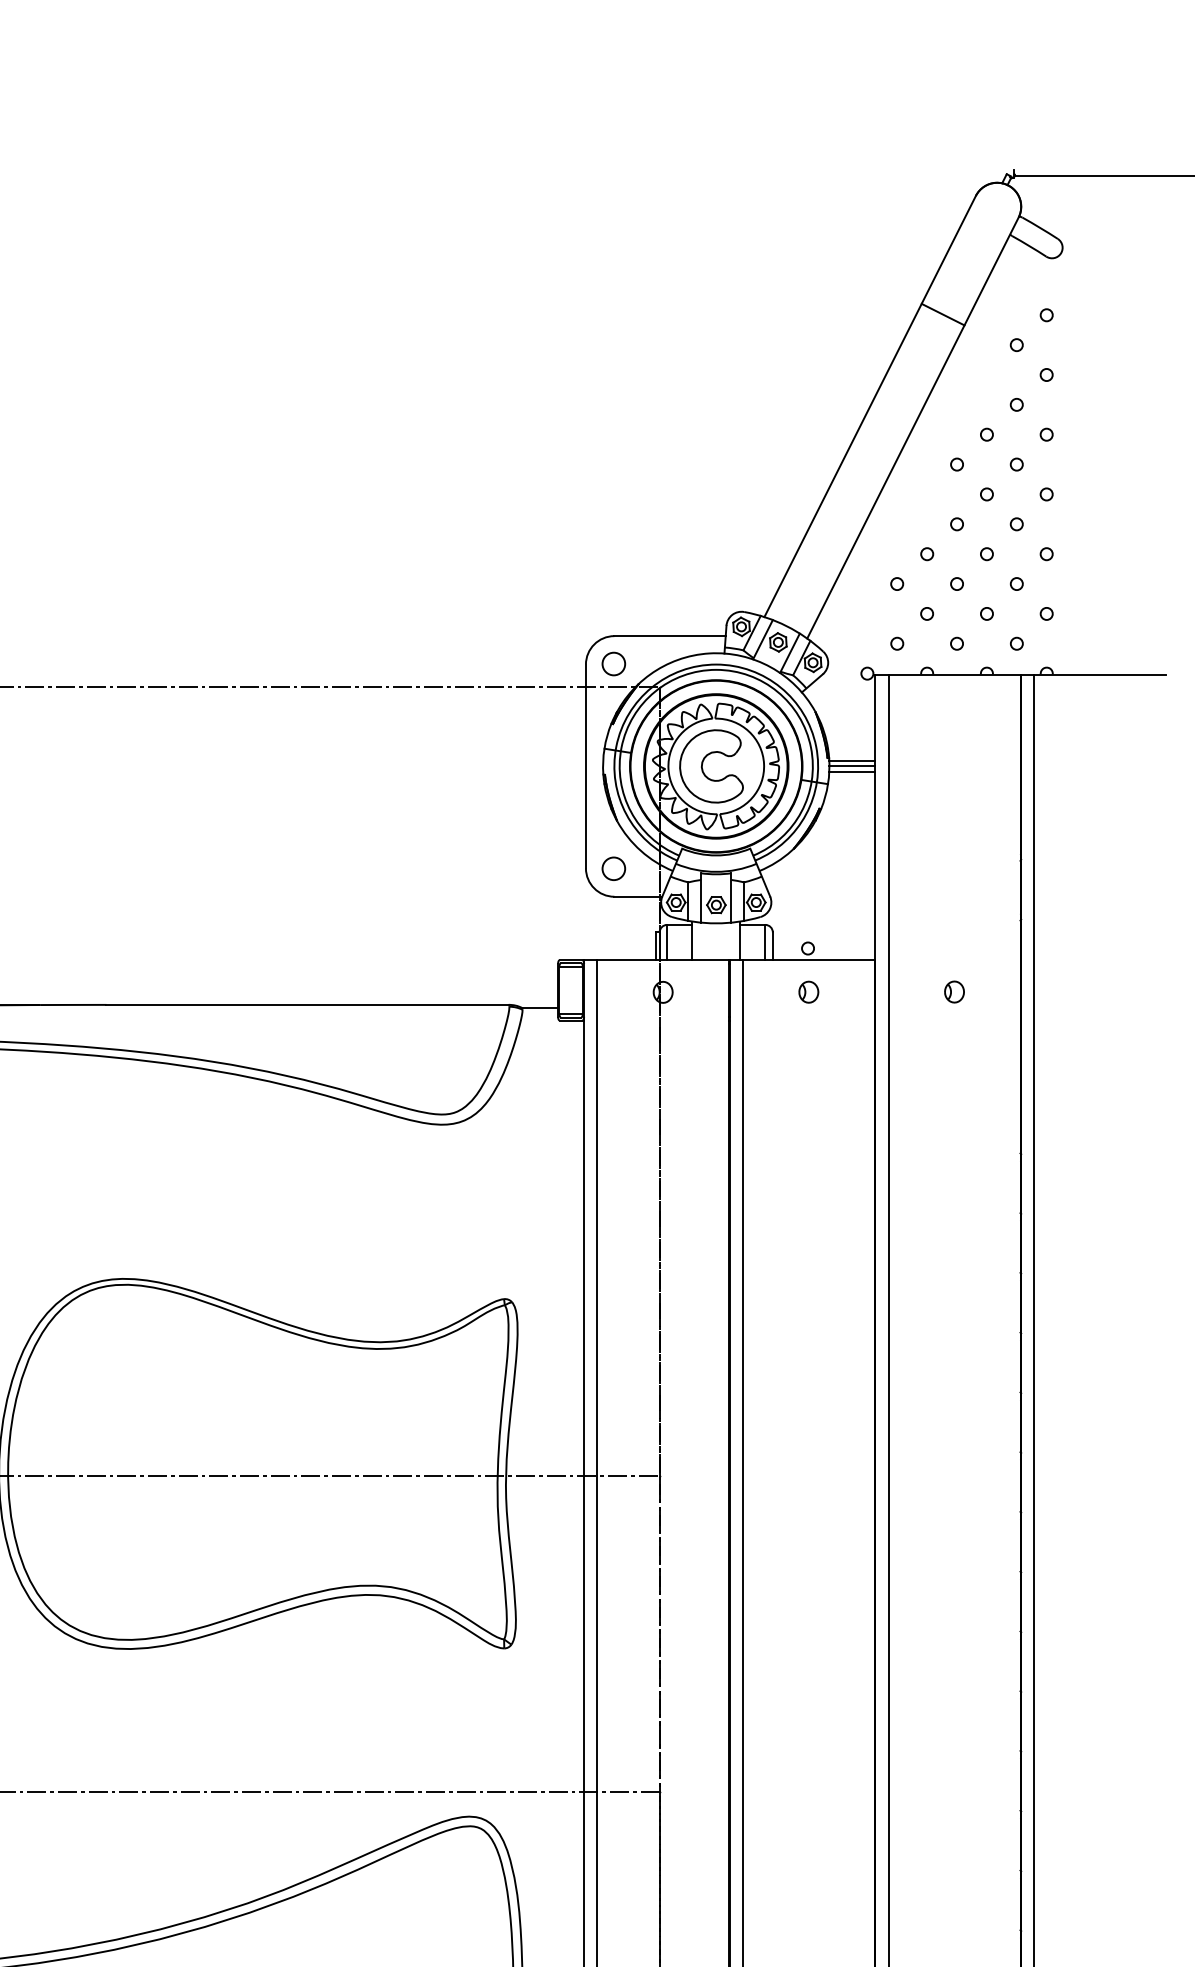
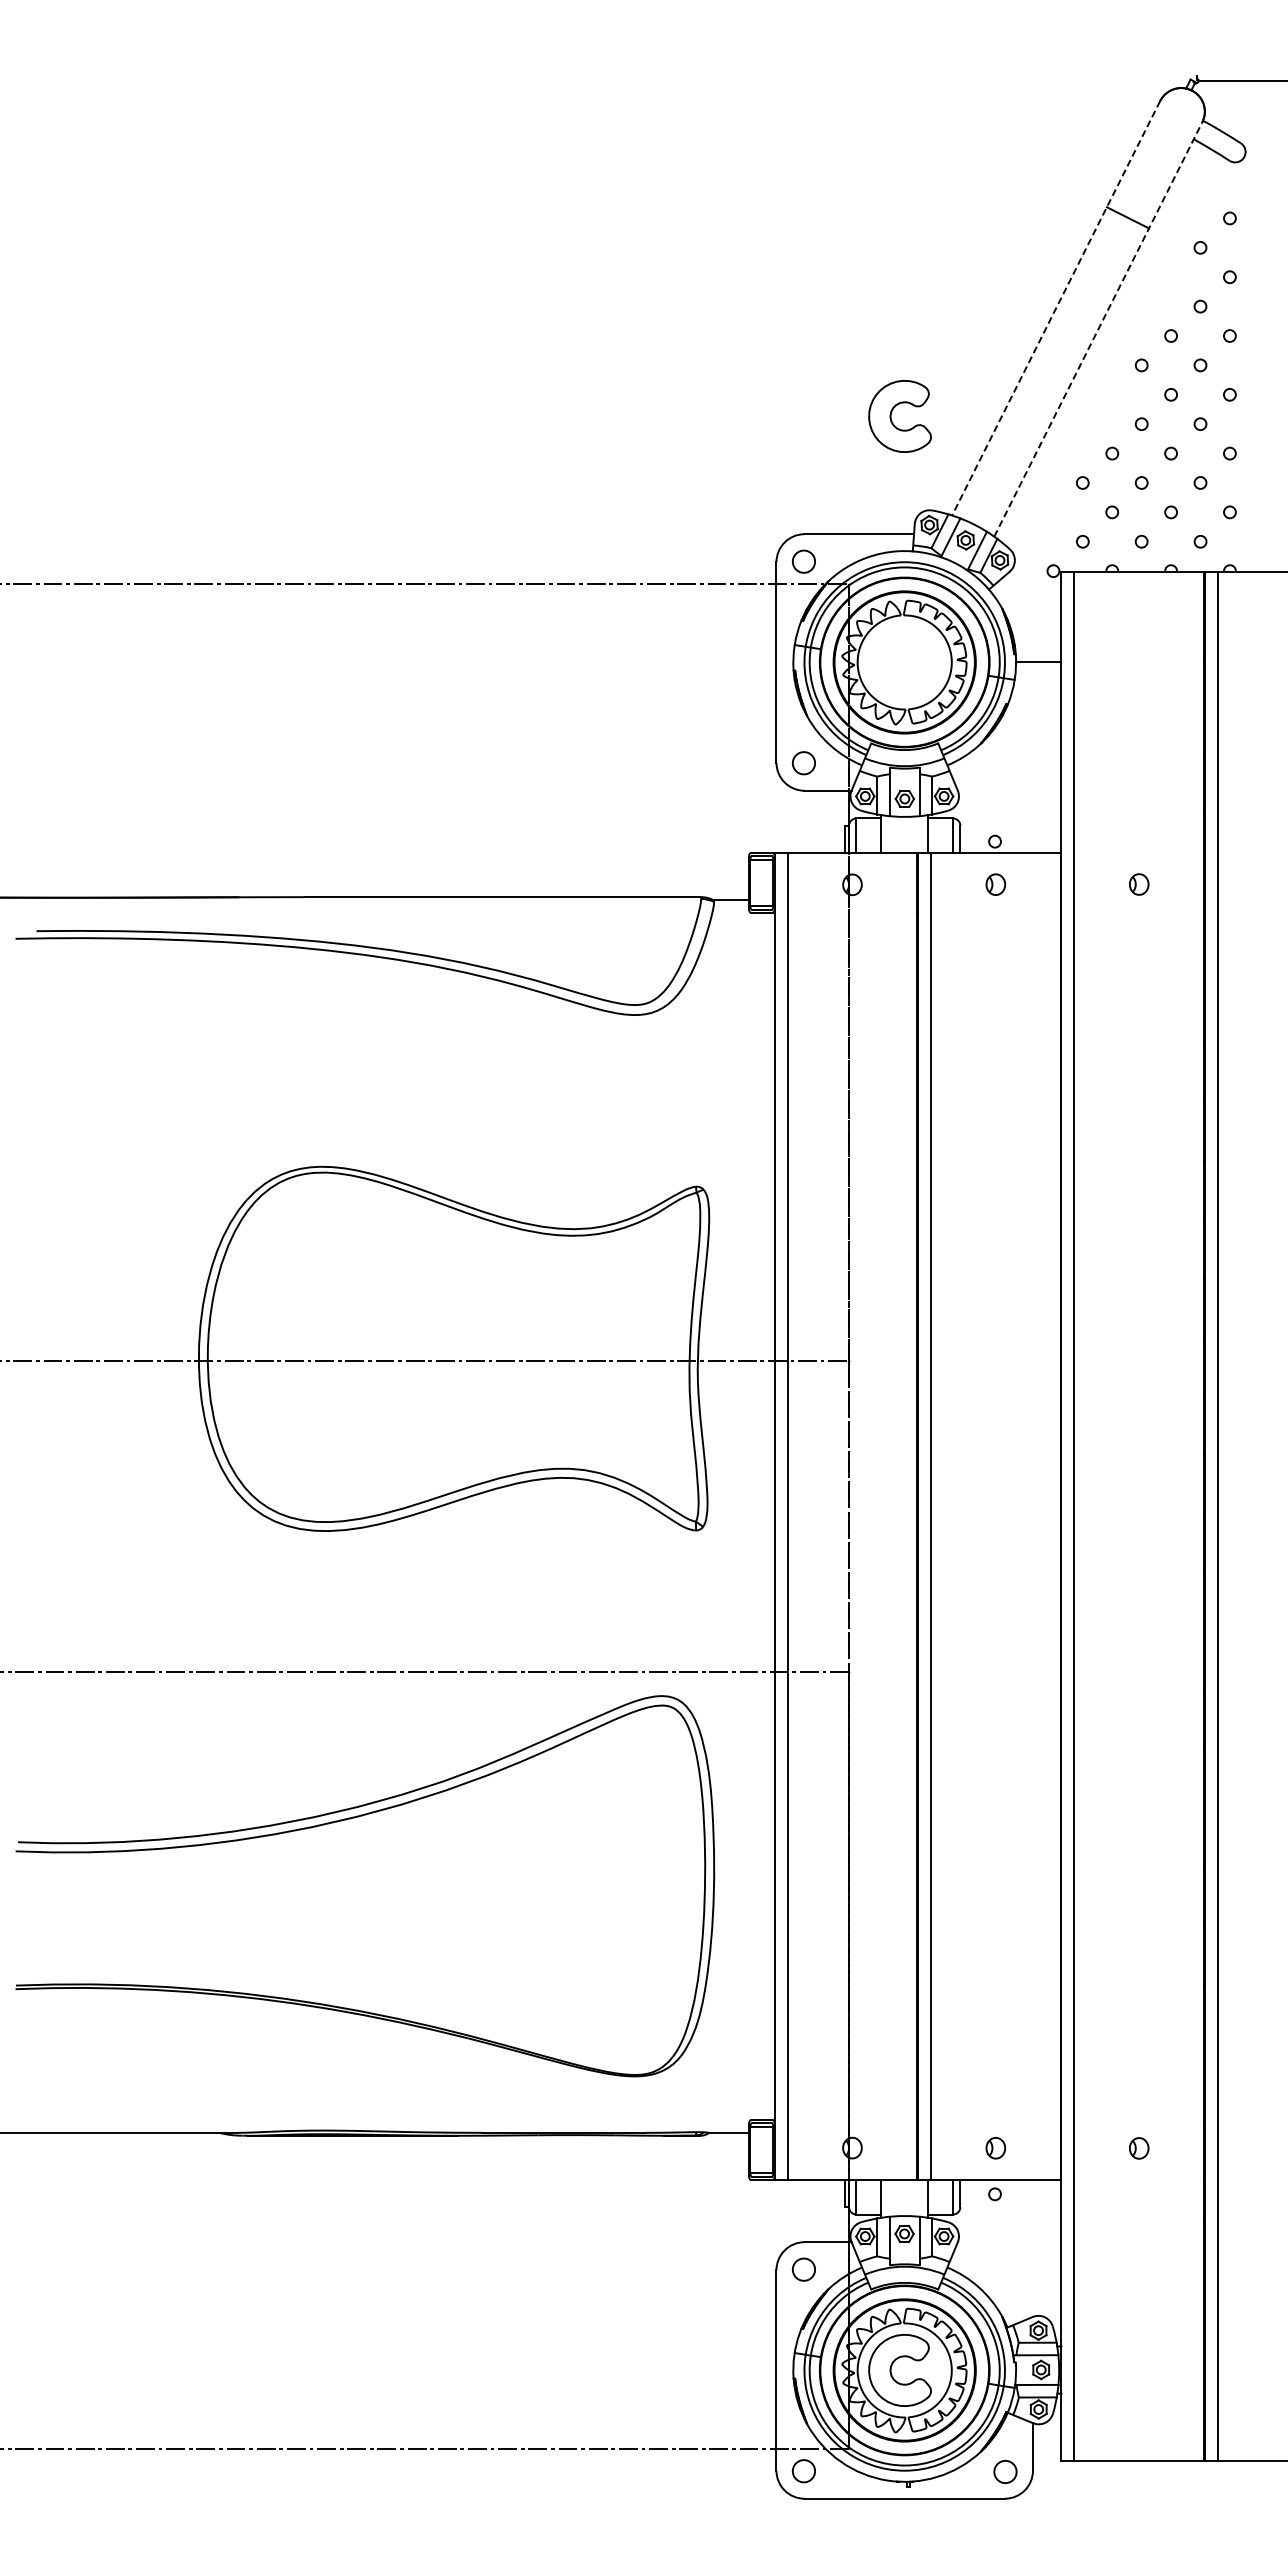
line: (870, 406) -> (1056, 308), solid -> dashed
line: (913, 428) -> (1098, 329), solid -> dashed
line: (852, 760) -> (1038, 656), removed
part: (702, 765) -> (891, 415), moved
line: (852, 771) -> (1038, 667), removed

